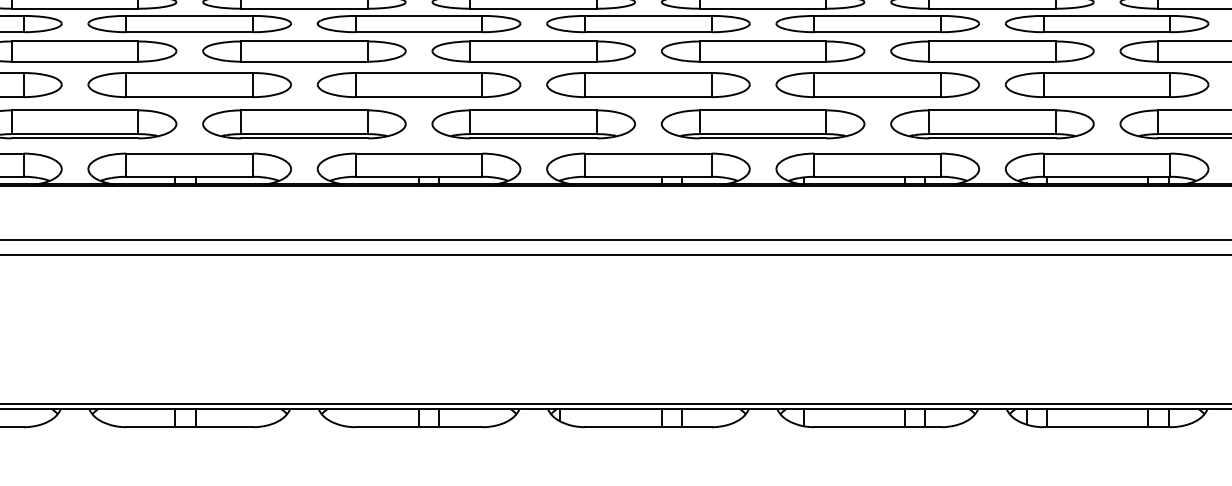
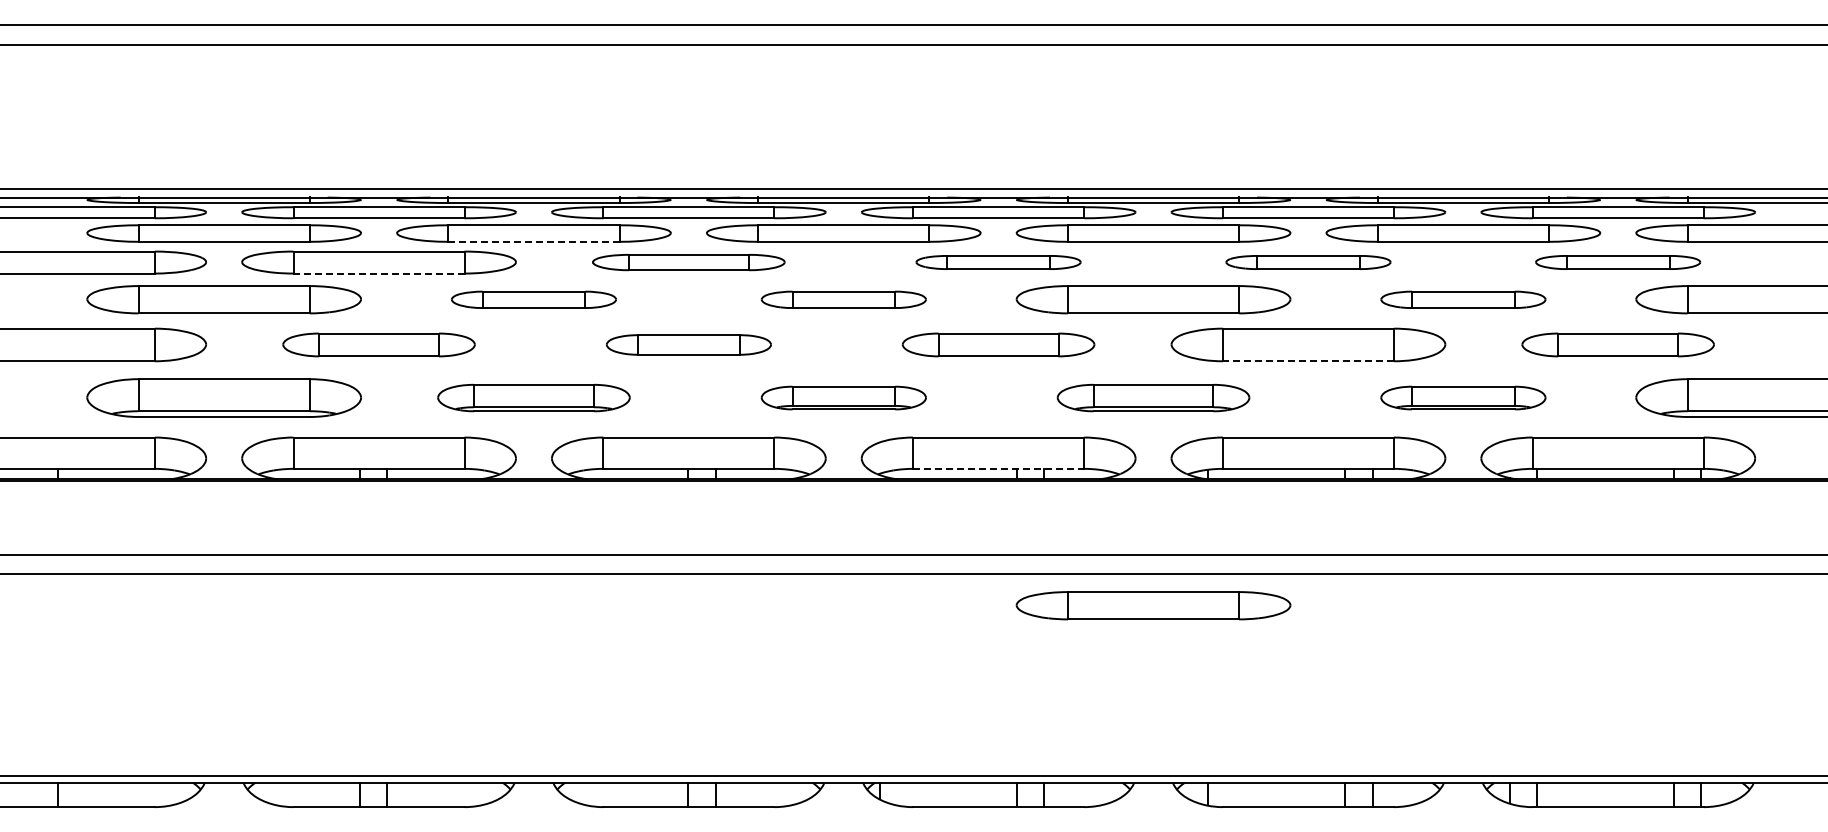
line: (304, 8) -> (533, 241), solid -> dashed
part: (418, 24) -> (688, 262), size x0.7
part: (648, 24) -> (998, 262), size x0.6
part: (877, 24) -> (1308, 262), size x0.6
part: (1106, 24) -> (1617, 262), size x0.6
line: (190, 32) -> (379, 273), solid -> dashed
part: (304, 51) -> (533, 299), size x0.6
part: (533, 51) -> (843, 299), size x0.6
part: (992, 51) -> (1463, 299), size x0.6
part: (189, 84) -> (378, 344), size x0.7
part: (418, 84) -> (688, 344), size x0.6
part: (648, 84) -> (998, 344), size x0.7
part: (1106, 84) -> (1617, 344), size x0.7
line: (877, 97) -> (1308, 361), solid -> dashed
part: (304, 123) -> (533, 397), size x0.7
part: (533, 123) -> (843, 397), size x0.6
part: (763, 123) -> (1153, 397), size x0.7
part: (992, 123) -> (1463, 397), size x0.6
line: (648, 176) -> (998, 468), solid -> dashed
part: (763, 277) -> (1153, 605), added

